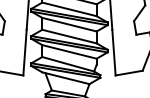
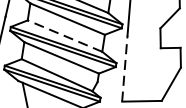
line: (69, 36) -> (65, 35), solid -> dashed
line: (113, 52) -> (124, 68), solid -> dashed

